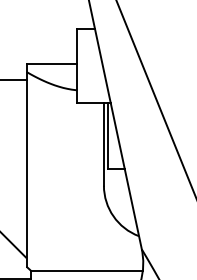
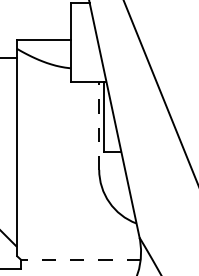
line: (103, 143) -> (98, 124), solid -> dashed
line: (86, 270) -> (80, 260), solid -> dashed

